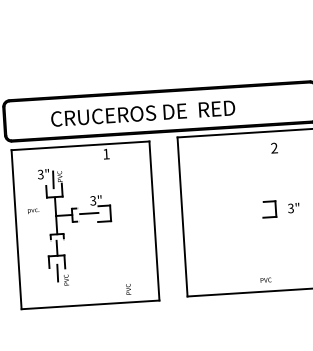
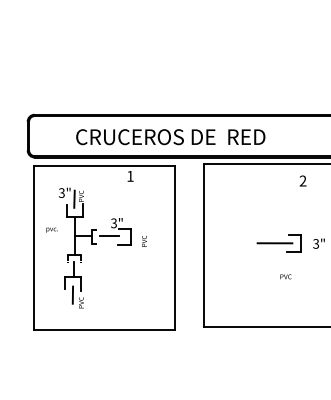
line: (250, 210) -> (274, 243), added
text: (265, 279) -> (285, 276), moved
text: (128, 288) -> (144, 240), moved

